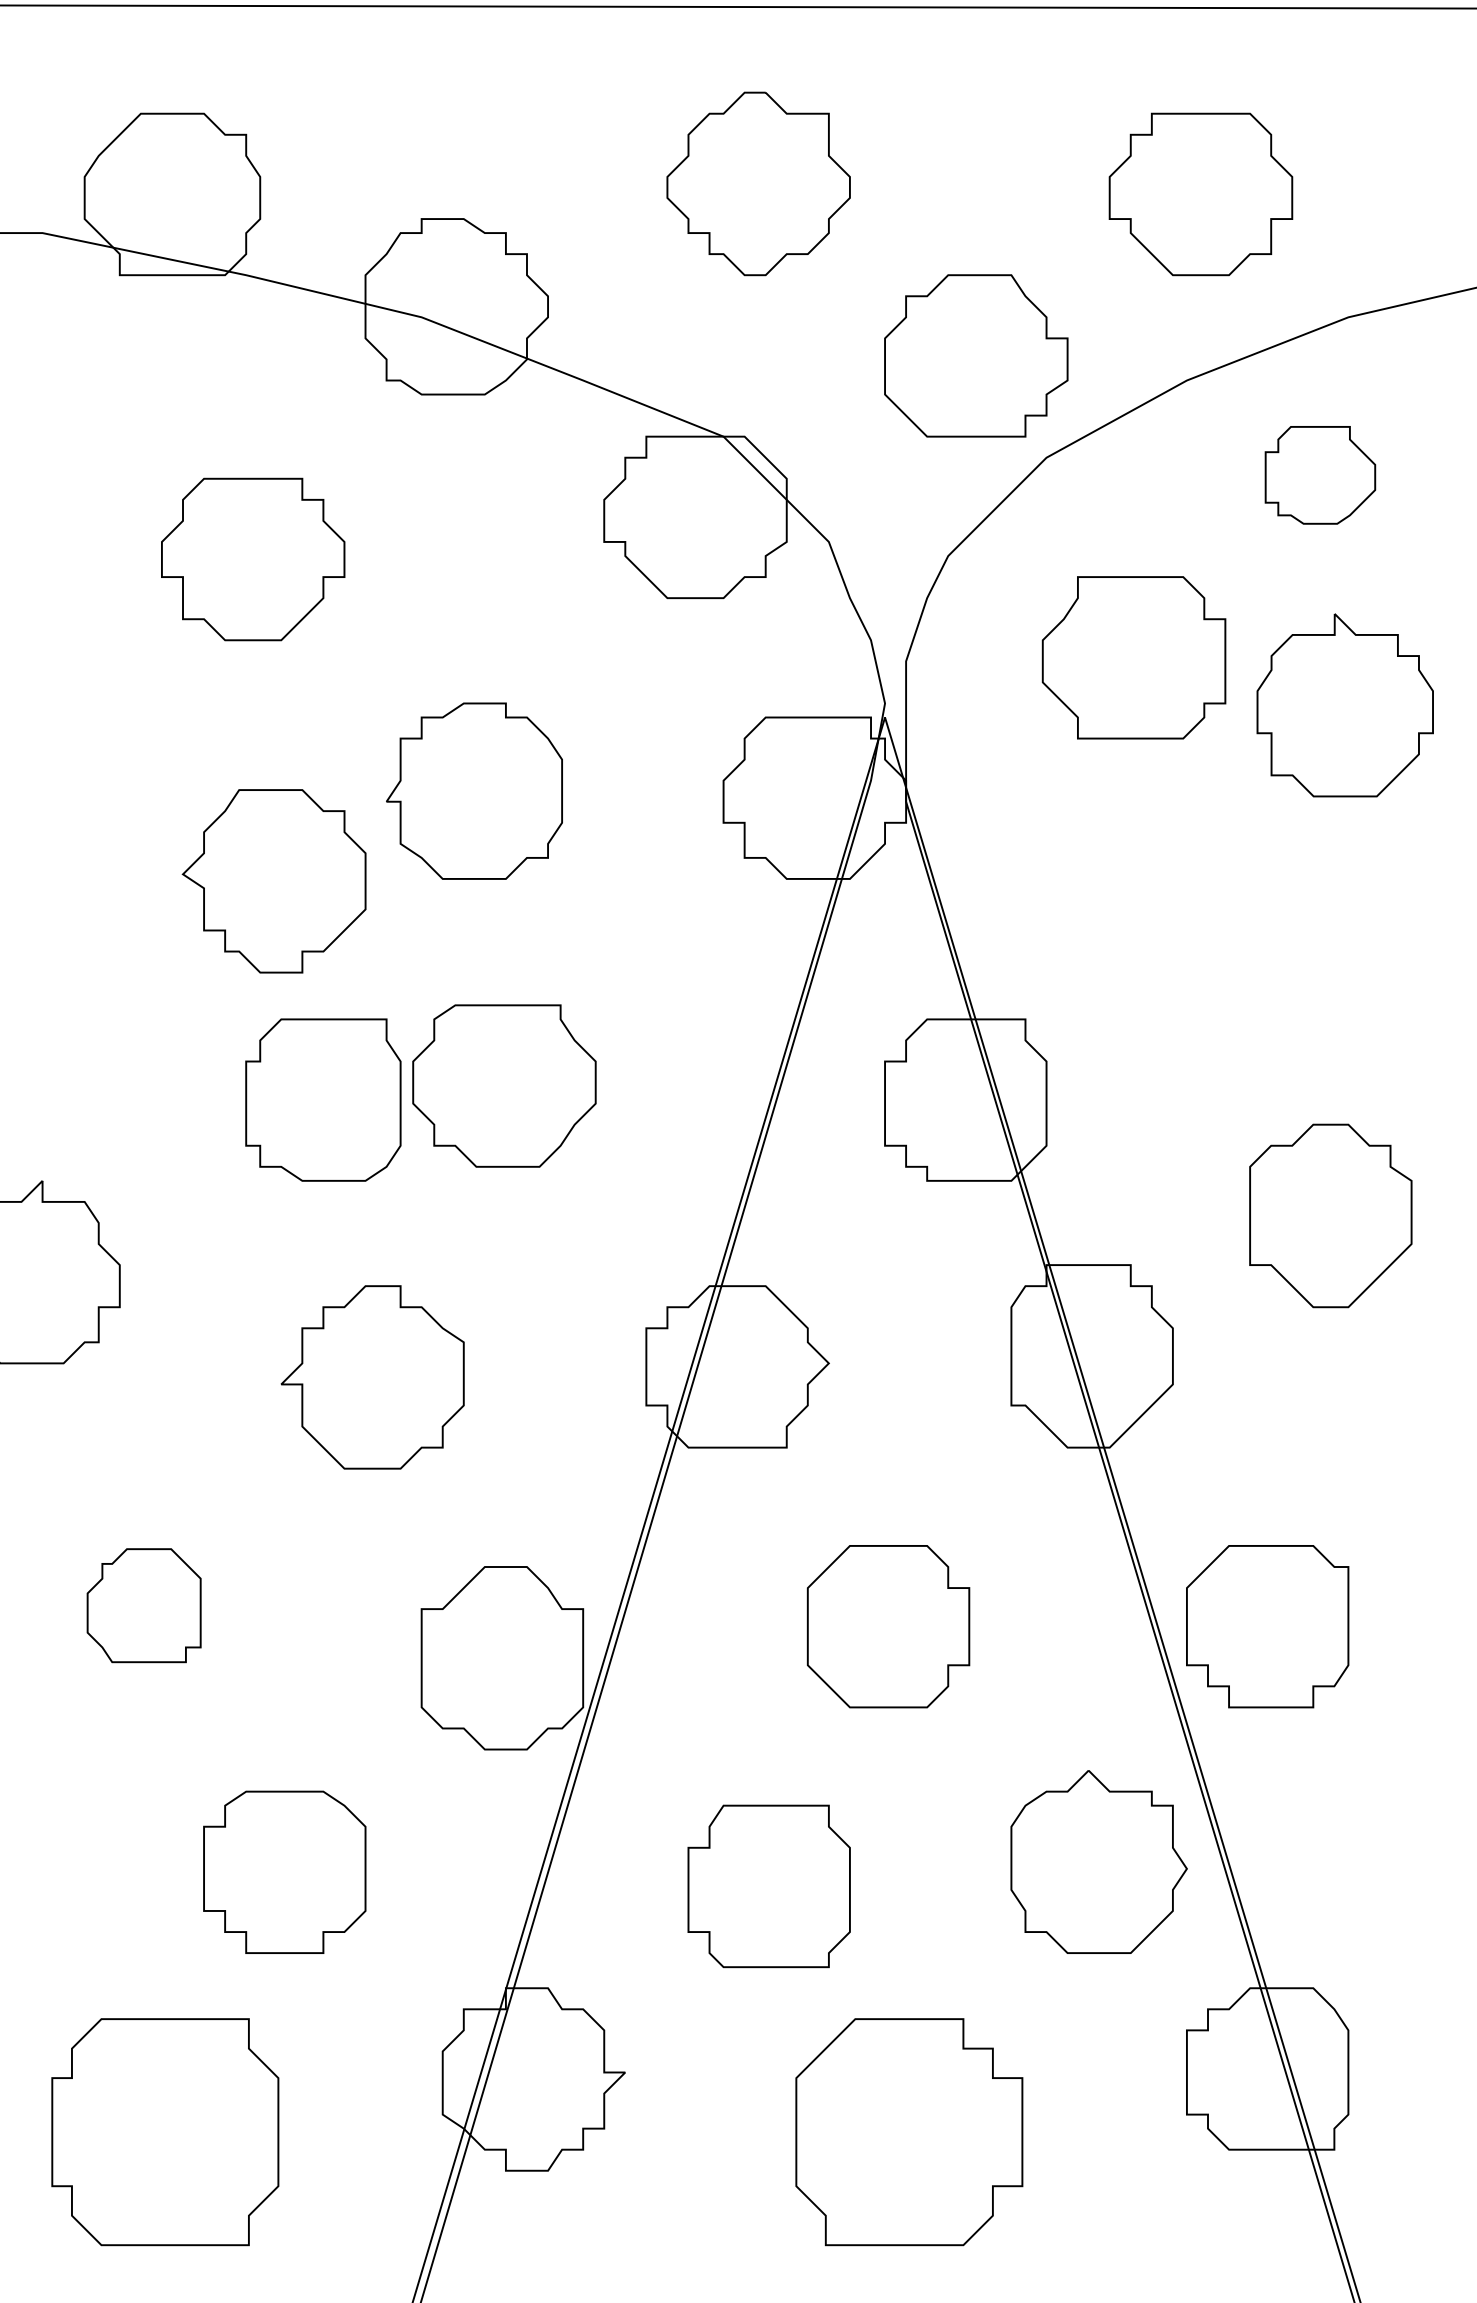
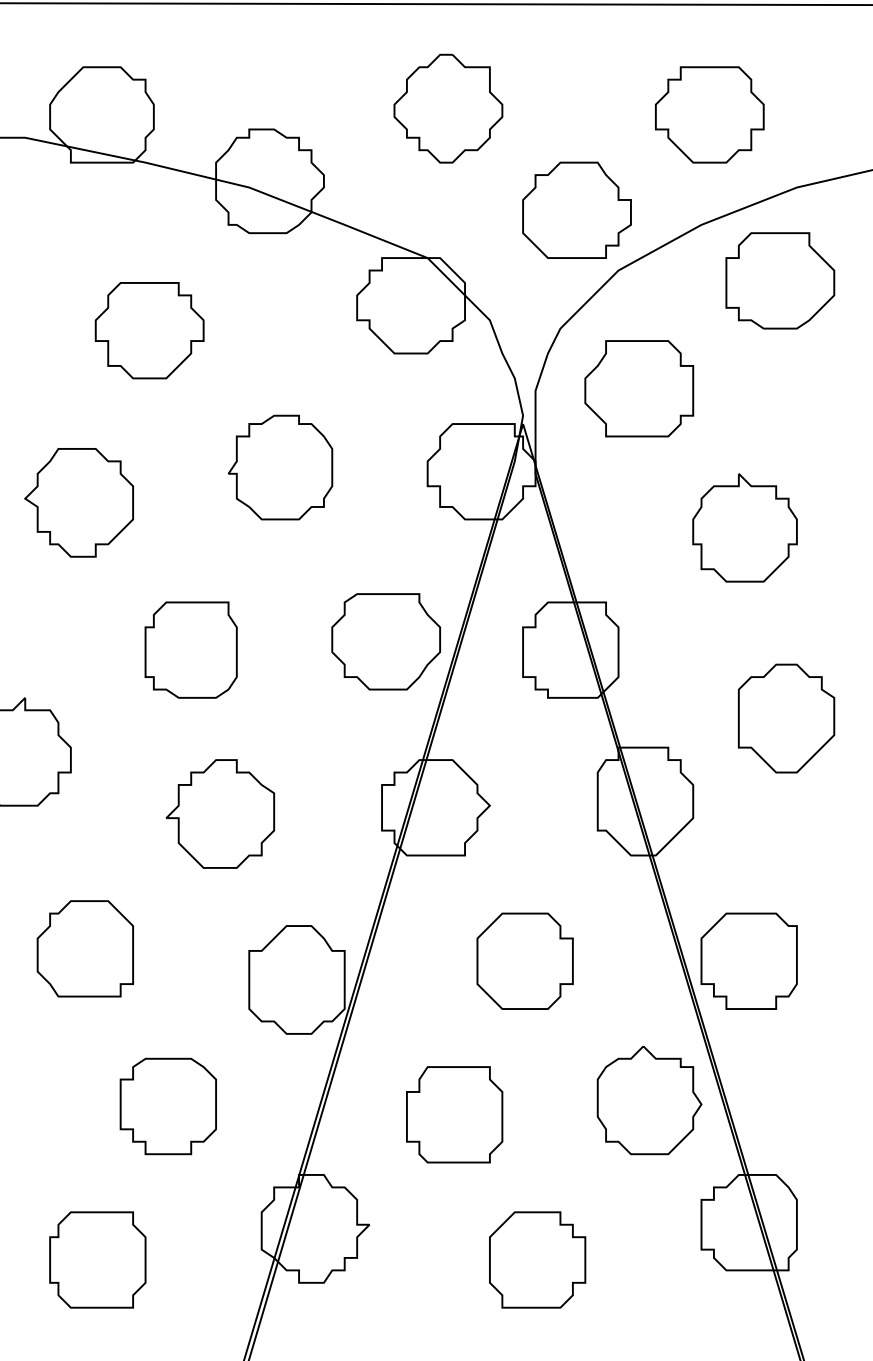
part: (1320, 474) -> (780, 280), size x1.67
part: (1134, 657) -> (639, 388), moved
part: (1344, 704) -> (744, 527), moved
part: (273, 880) -> (78, 502), moved
part: (503, 1085) -> (385, 641), moved
part: (142, 1605) -> (84, 948), size x1.43
part: (164, 2131) -> (97, 1259), size x0.71
part: (909, 2131) -> (537, 1259), size x0.71

